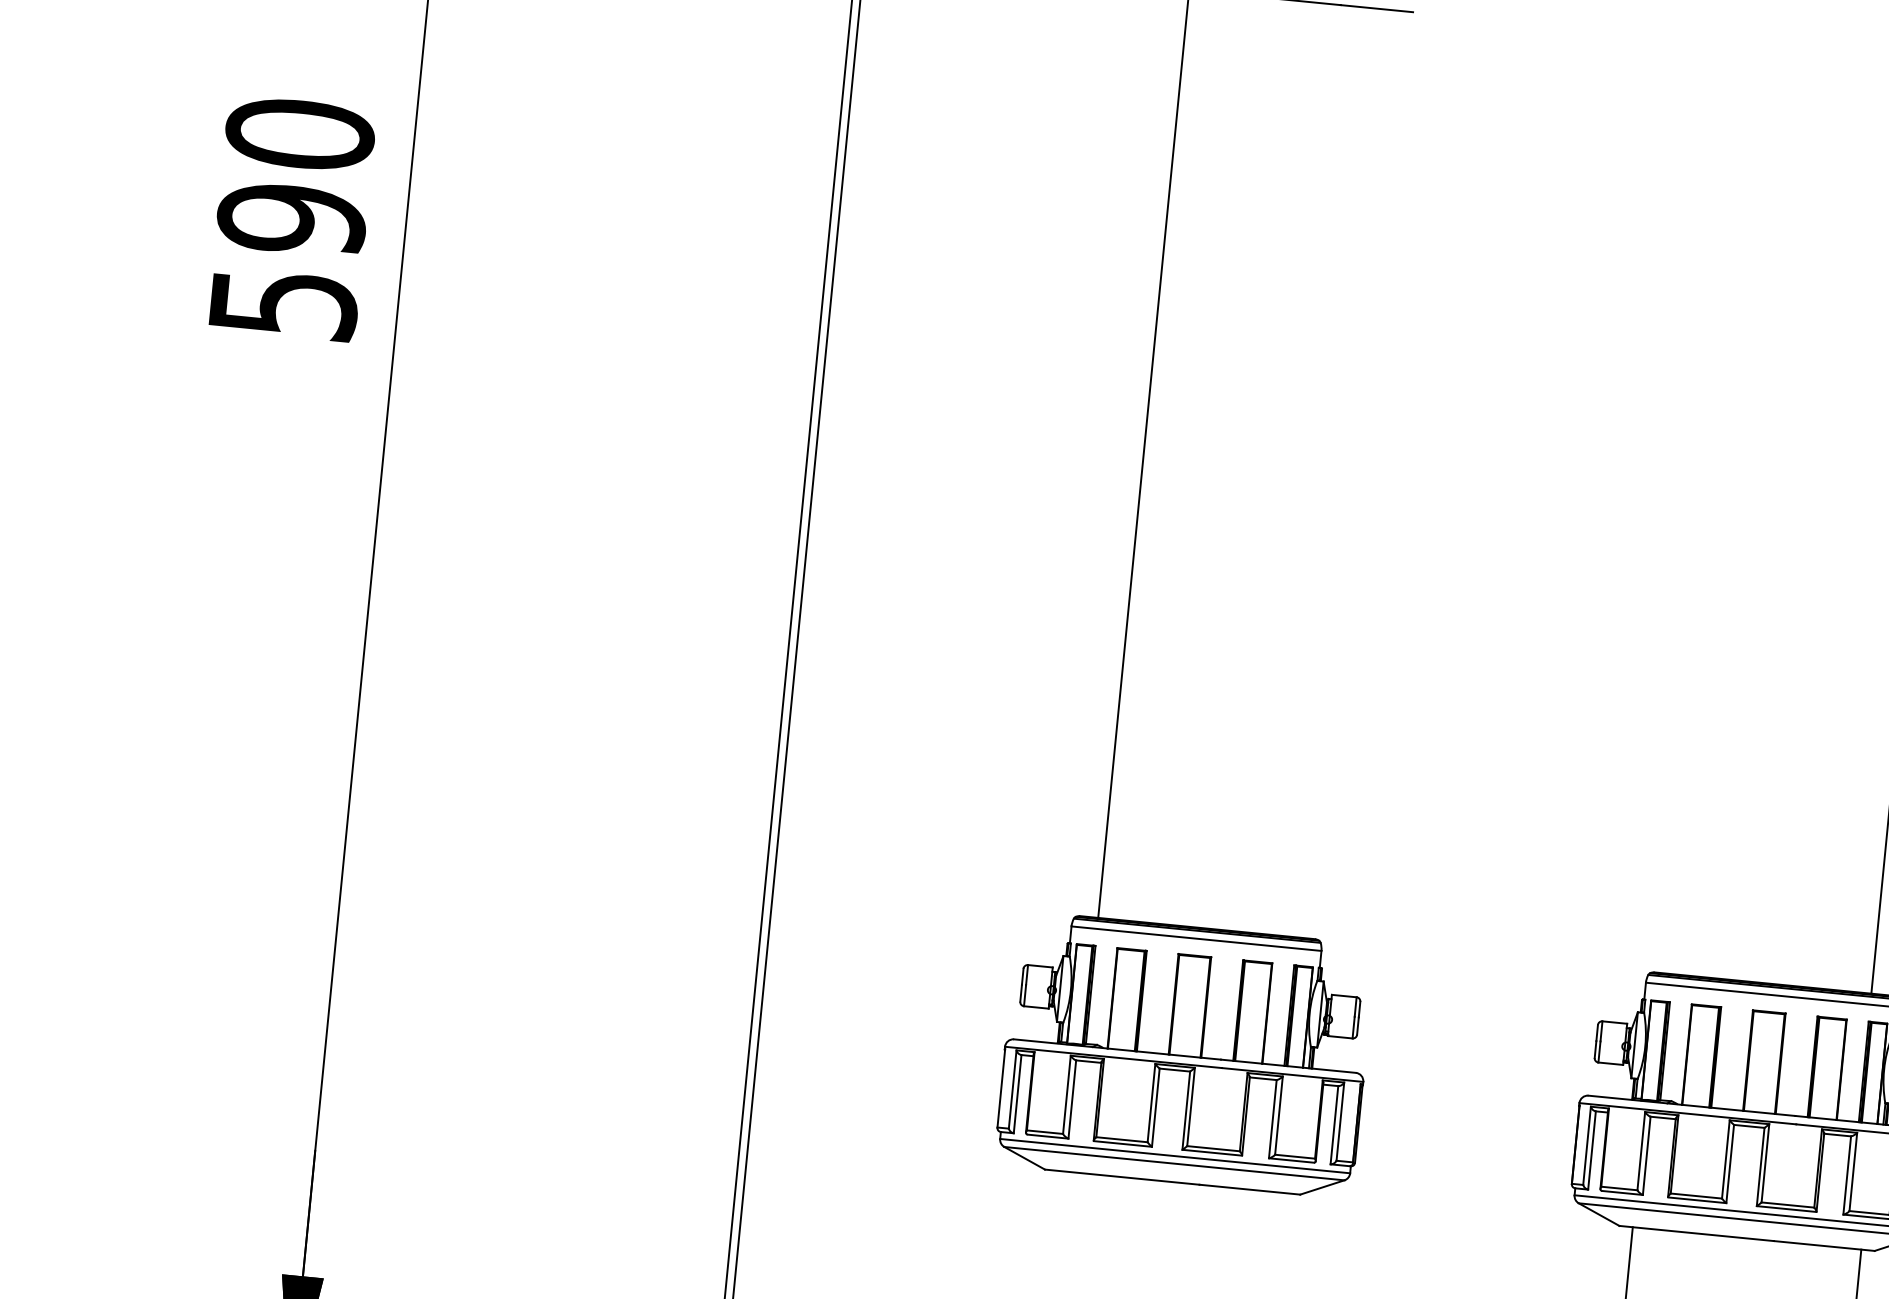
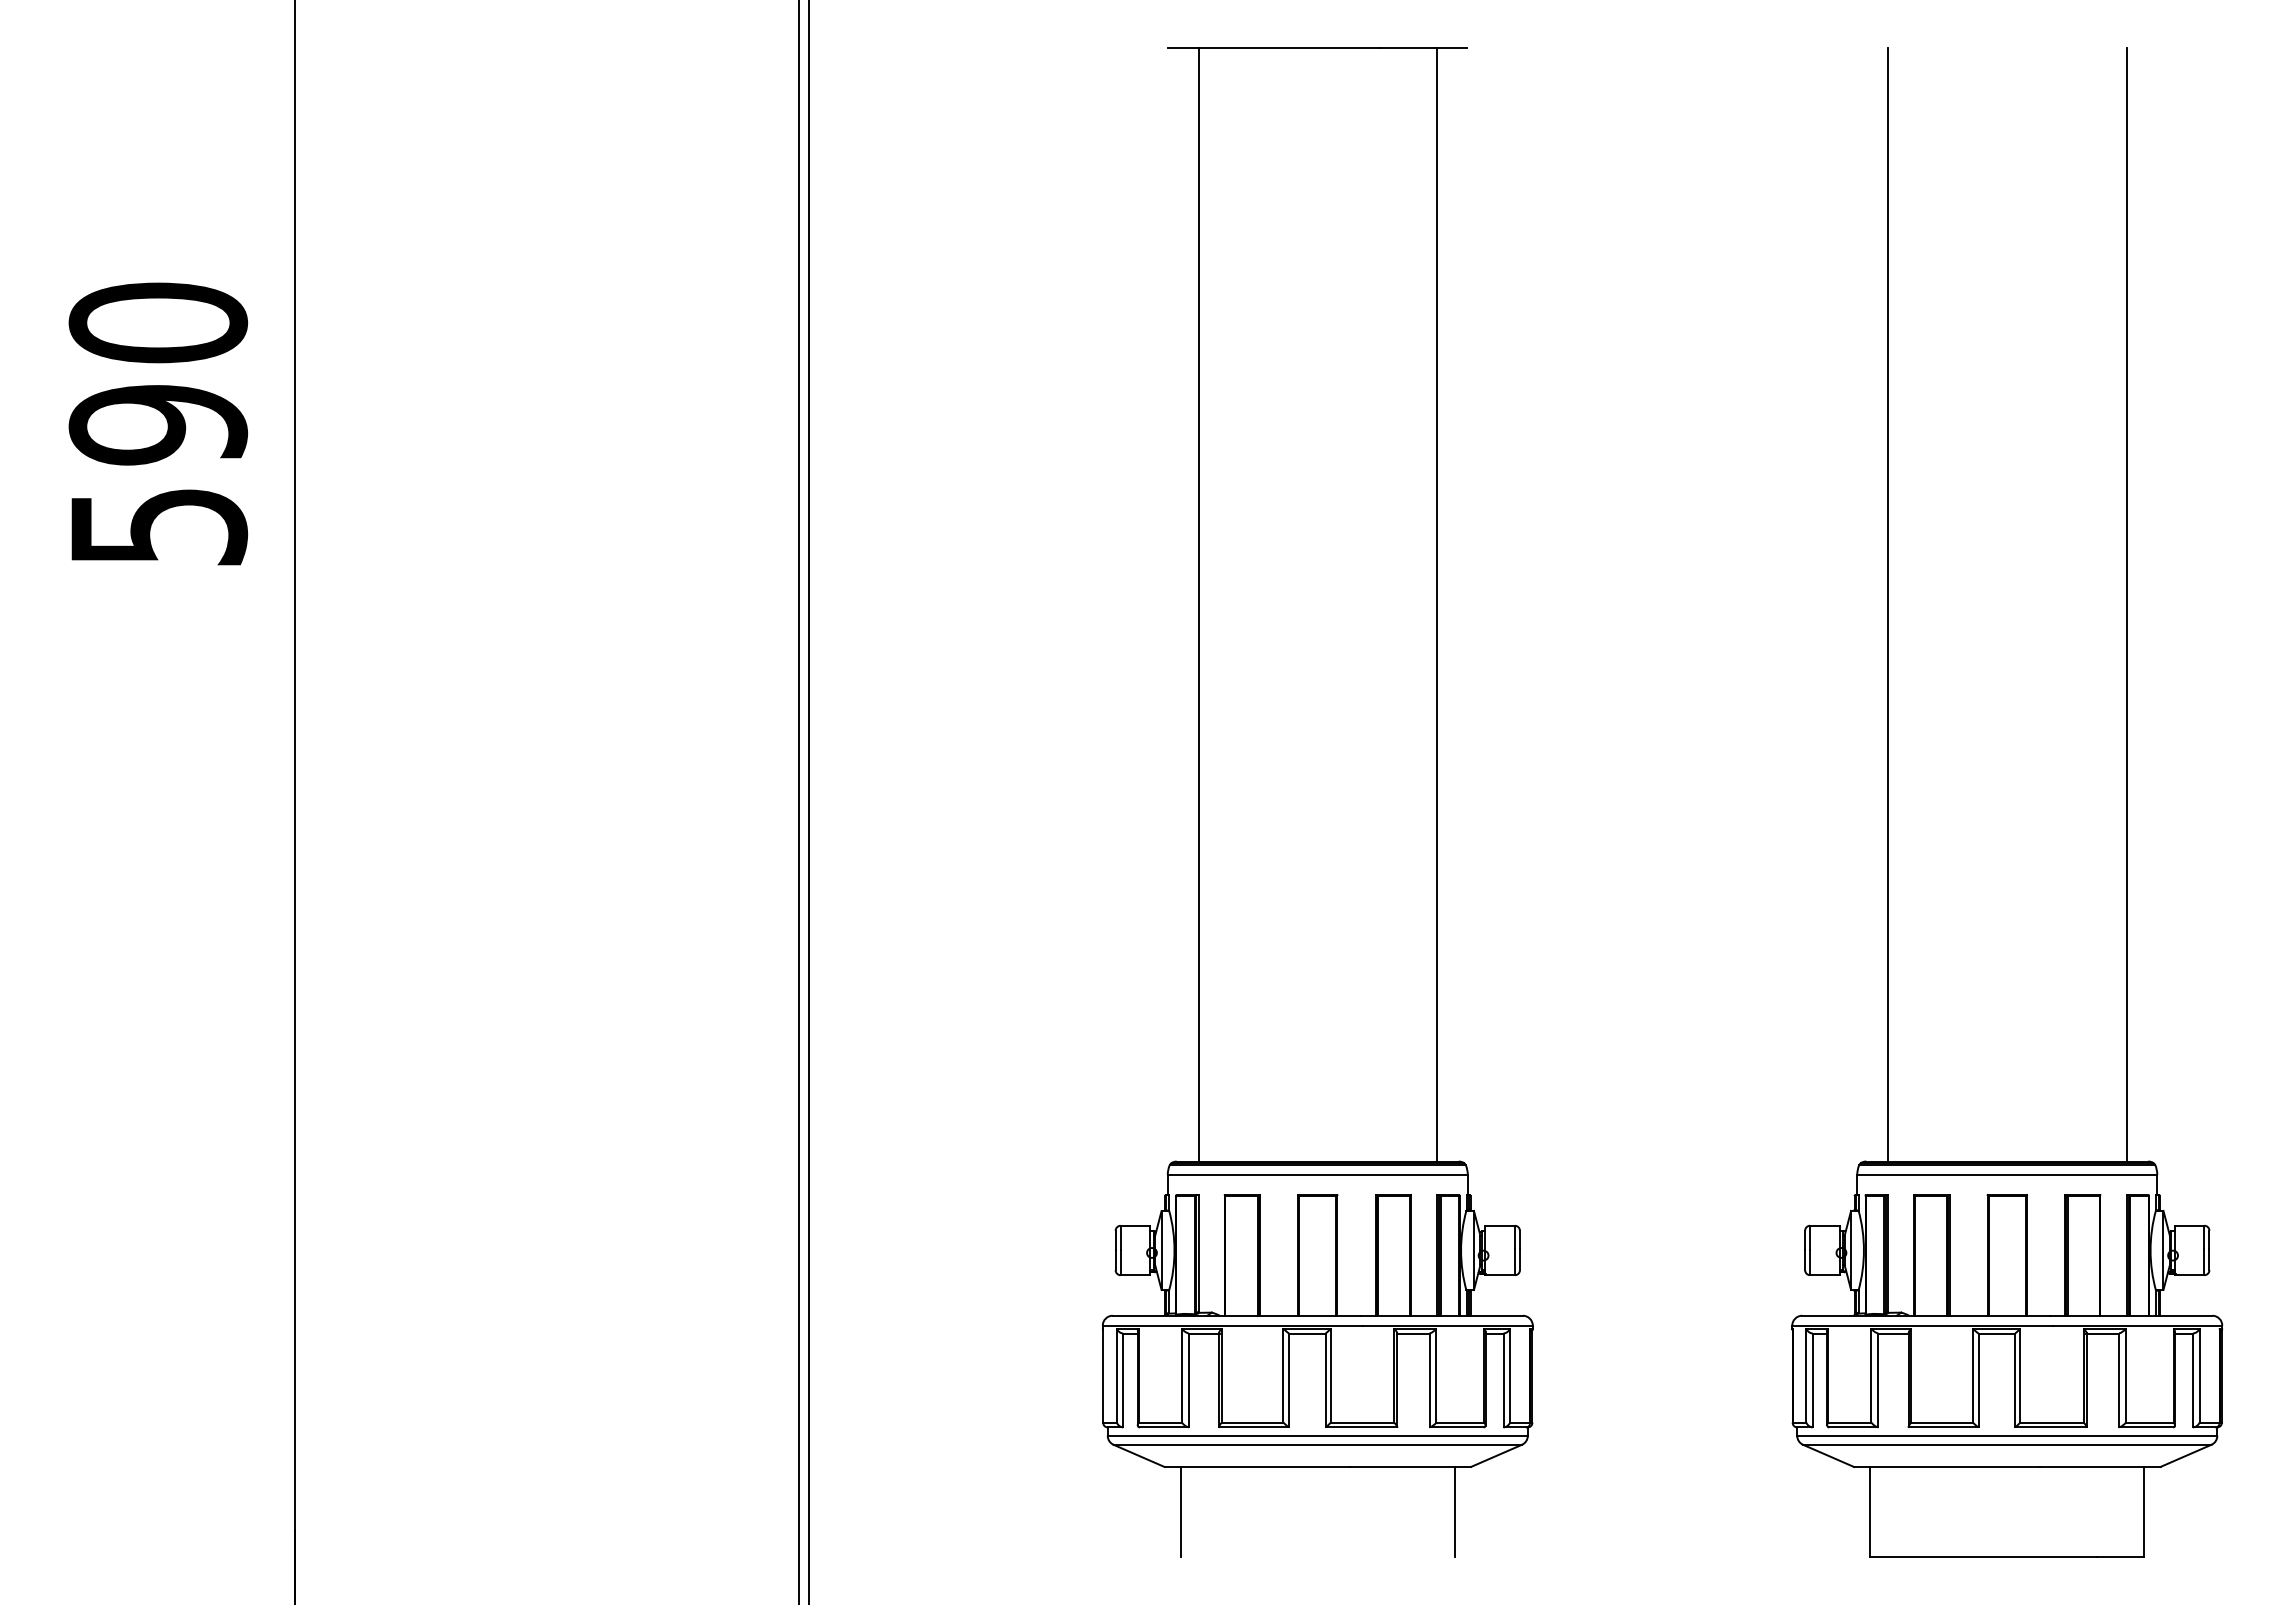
line: (1342, 473) -> (1437, 604), added
line: (1718, 510) -> (1888, 604), added
line: (1054, 1207) -> (1180, 1511), added
line: (1282, 1230) -> (1454, 1511), added

